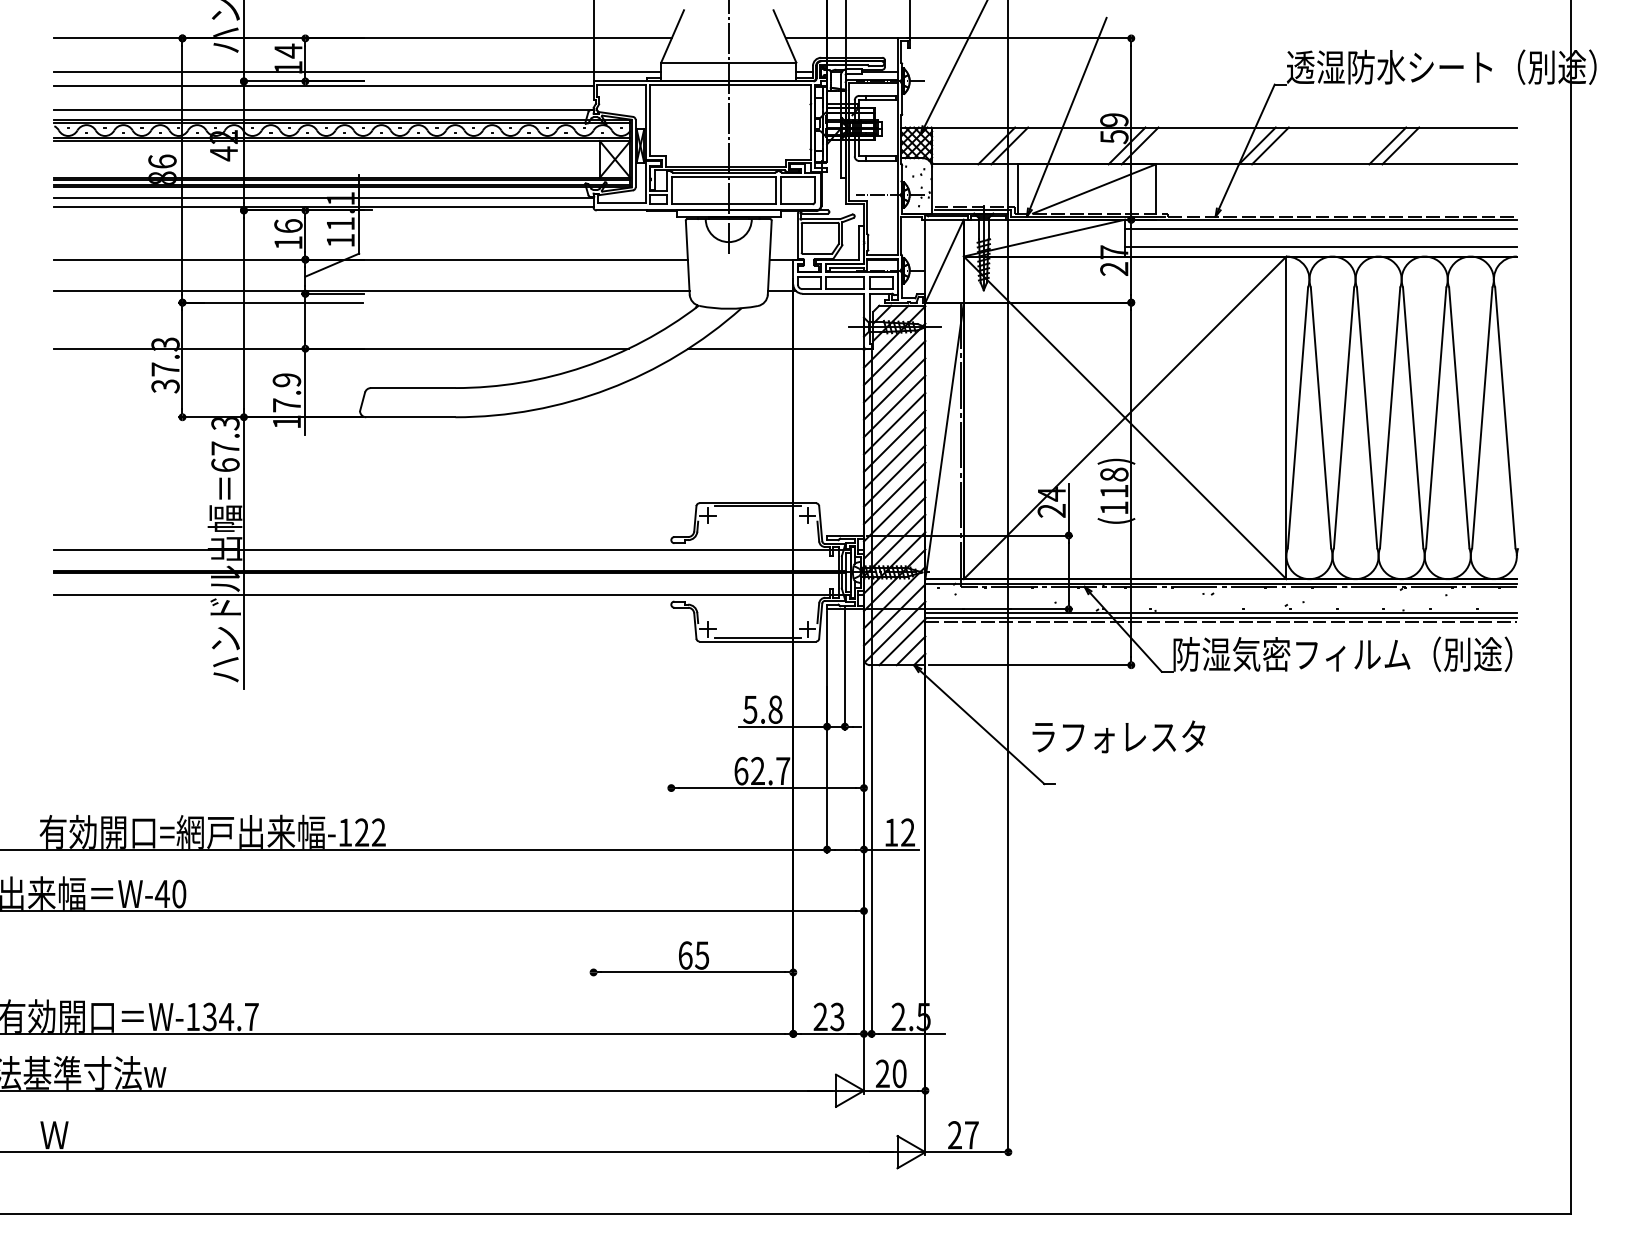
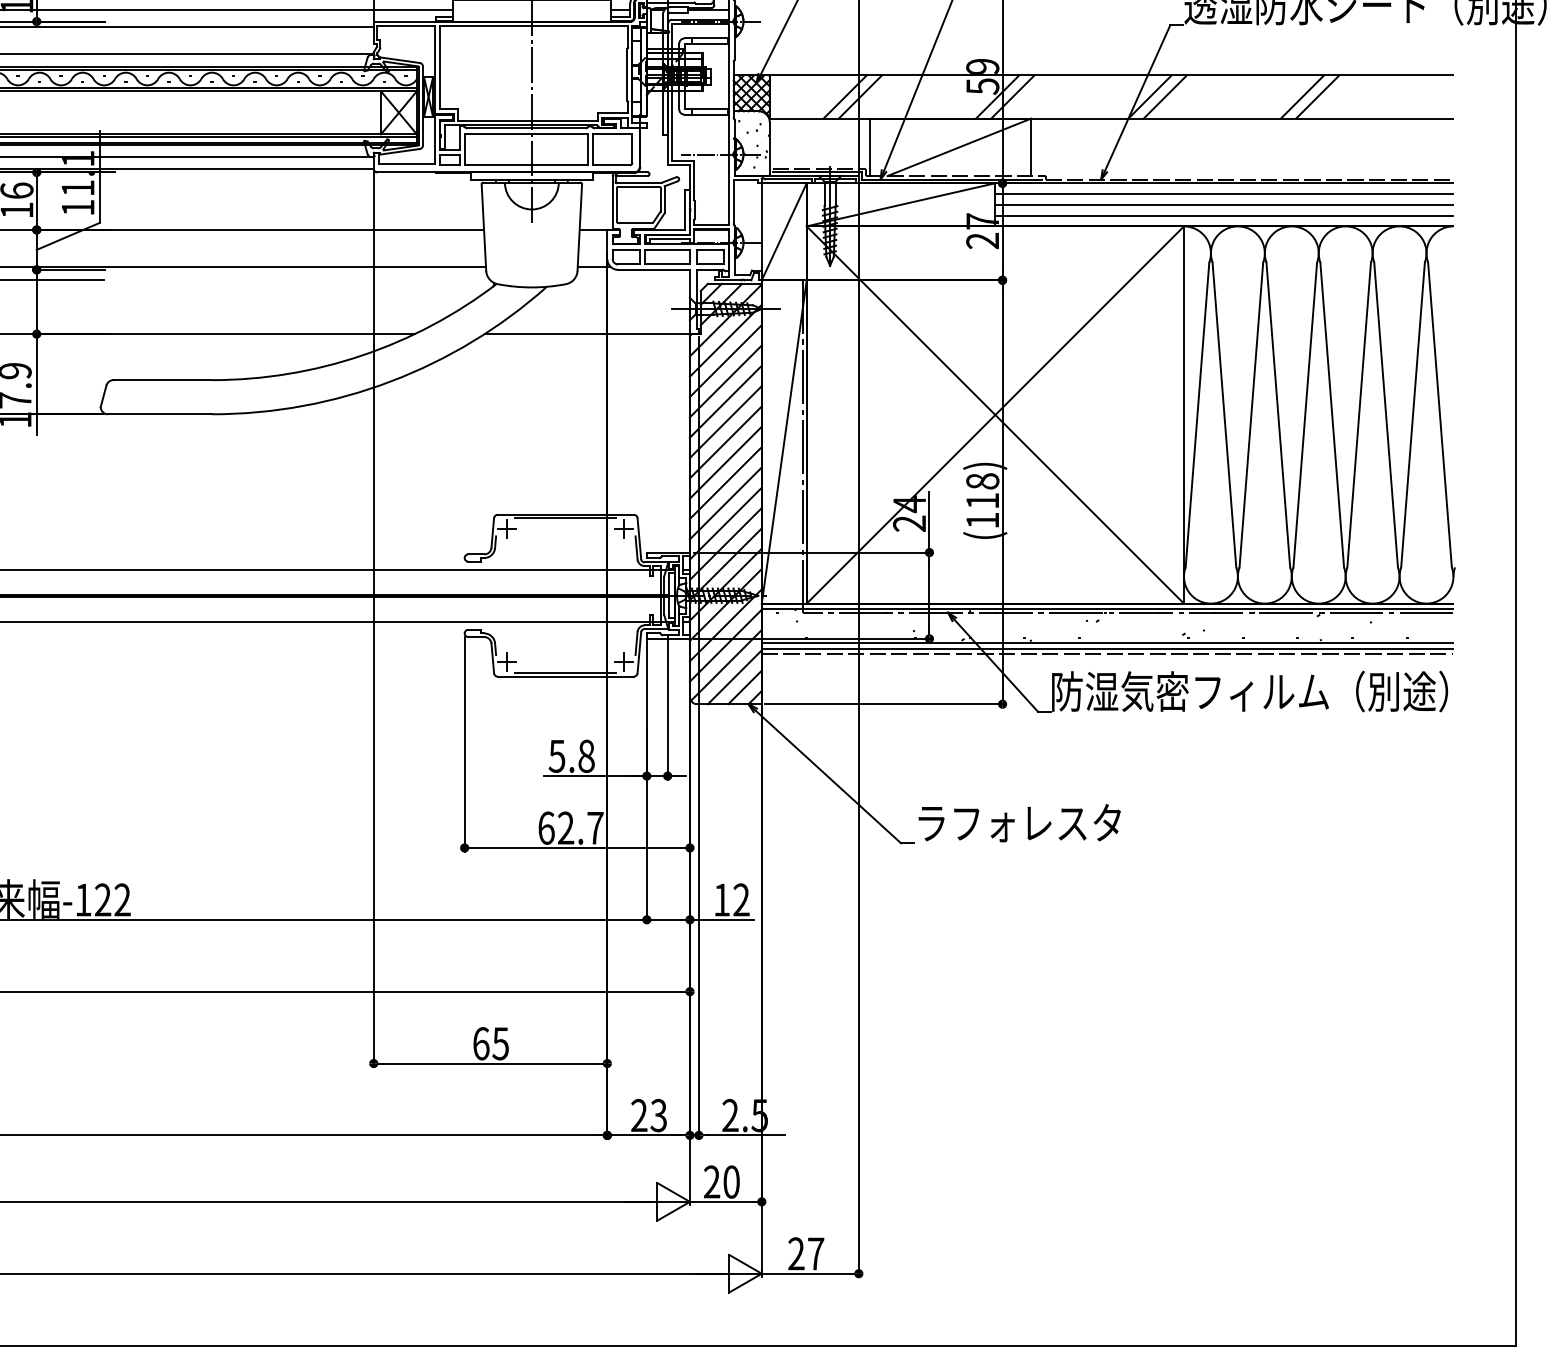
line: (1320, 238) -> (1223, 205), added
line: (593, 592) -> (373, 619), added
line: (671, 699) -> (464, 744), added
text: (1118, 736) -> (1019, 822), moved

